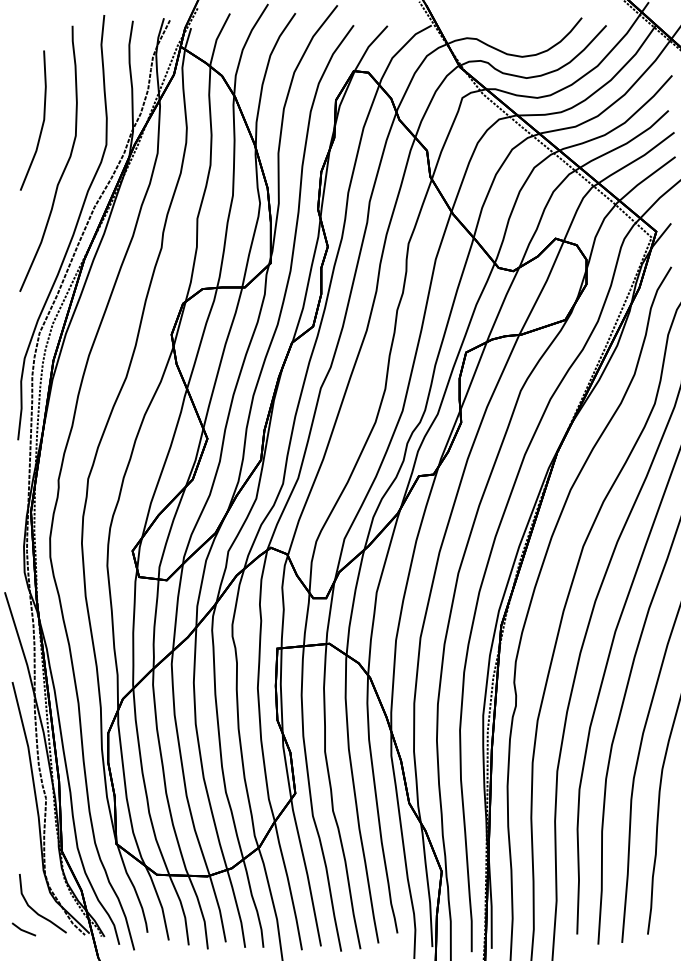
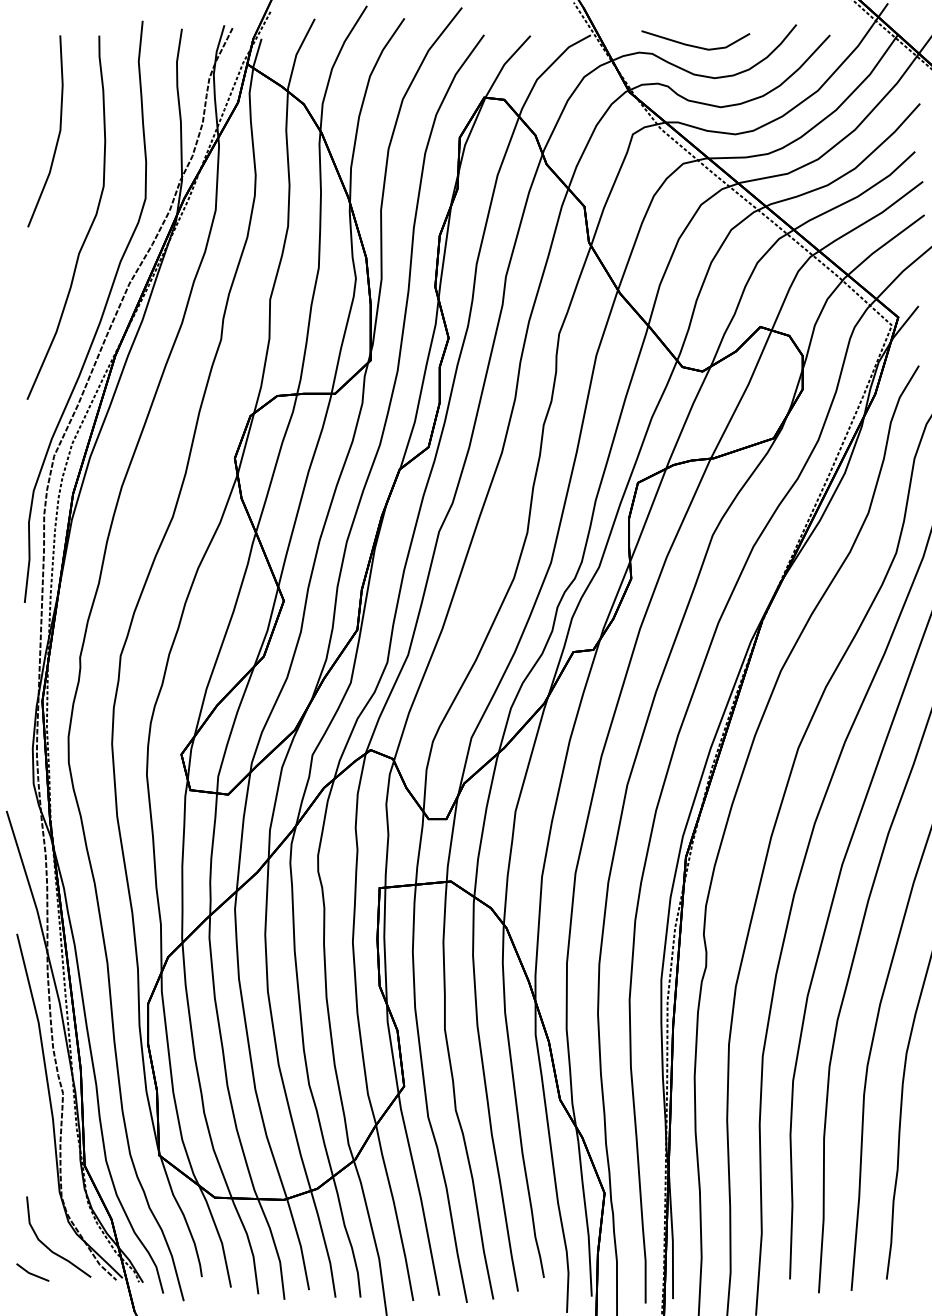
line: (508, 33) -> (695, 45), added
line: (42, 122) -> (58, 133), moved

